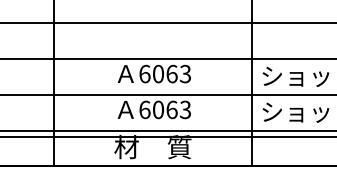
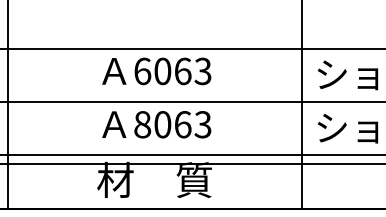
text: (144, 109) -> (142, 124), 6063 -> 8063

